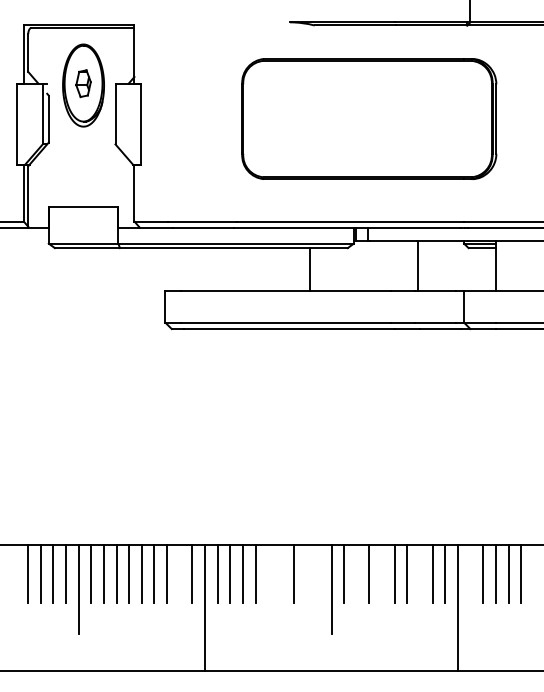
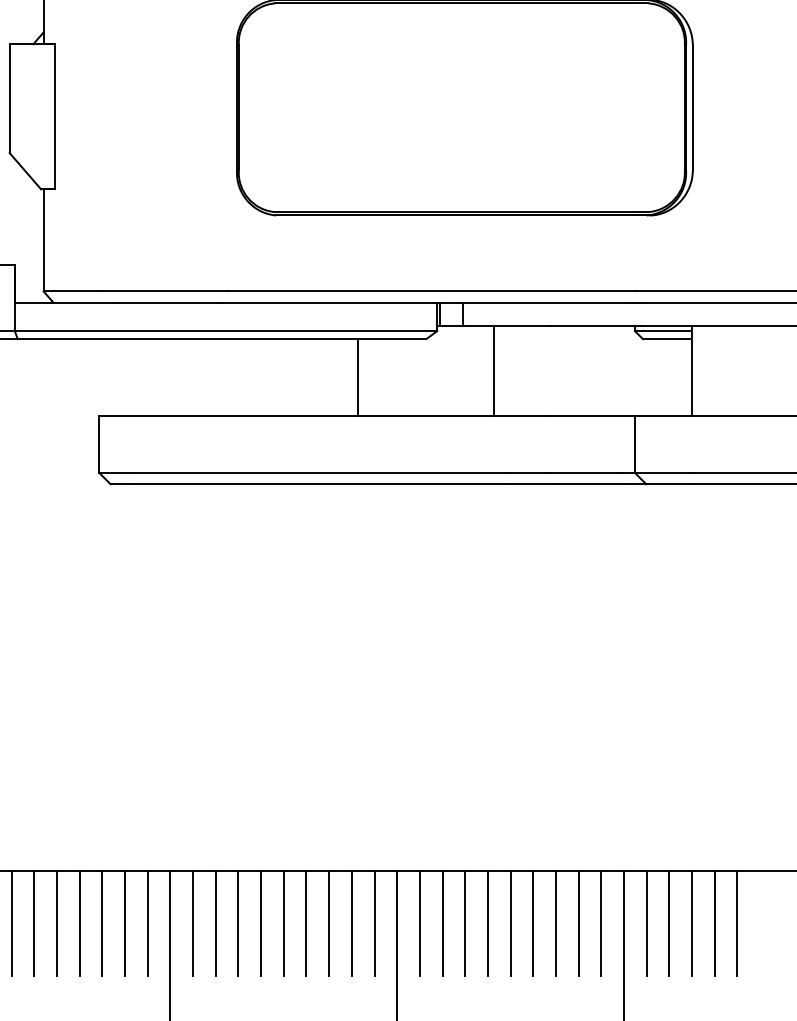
line: (418, 265) -> (493, 370), moved
line: (179, 573) -> (124, 922), added
line: (268, 573) -> (284, 922), added
line: (280, 573) -> (305, 922), added
line: (306, 573) -> (352, 922), added
line: (318, 573) -> (373, 922), added
line: (356, 573) -> (441, 922), added
line: (382, 573) -> (488, 922), added
line: (420, 573) -> (556, 922), added
line: (470, 573) -> (646, 922), added

